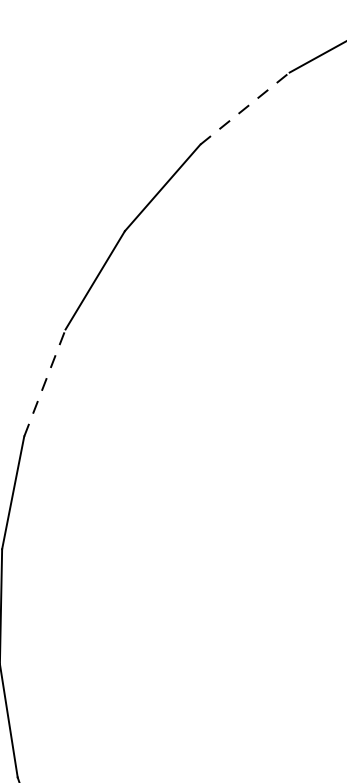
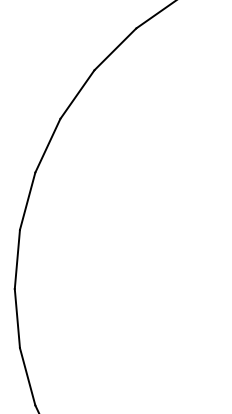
line: (245, 108) -> (115, 49), dashed -> solid
line: (44, 383) -> (27, 201), dashed -> solid

